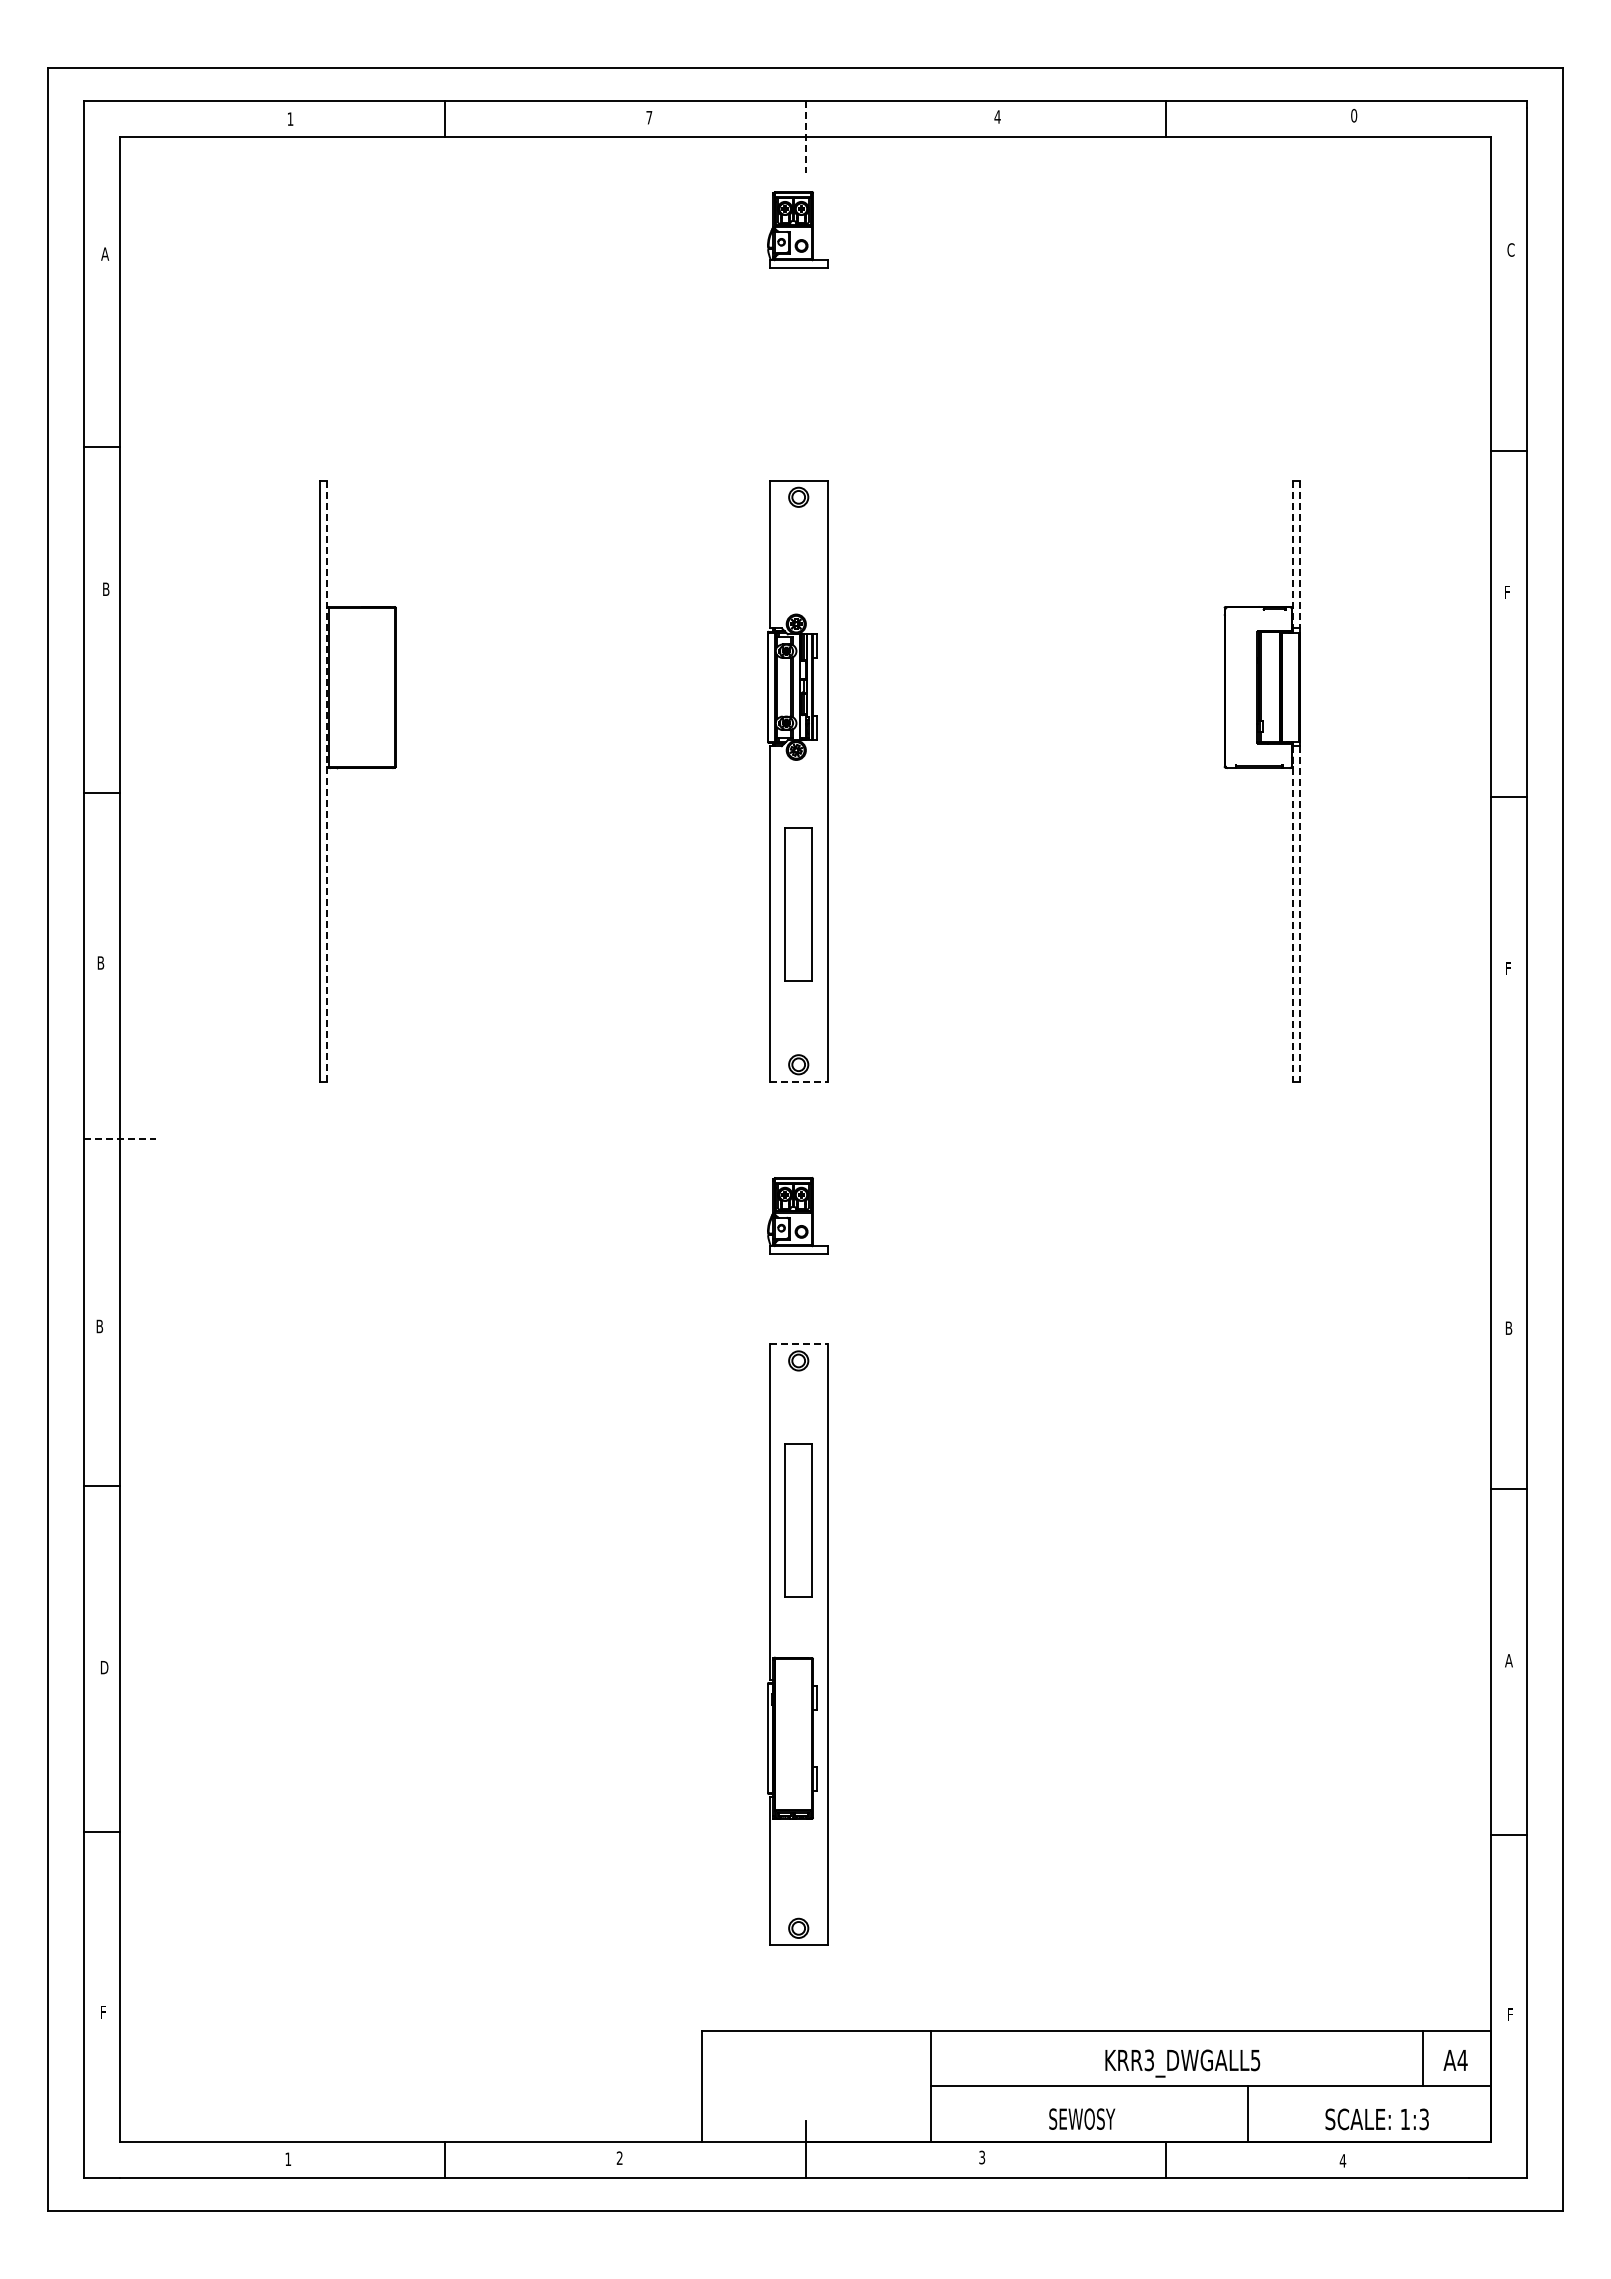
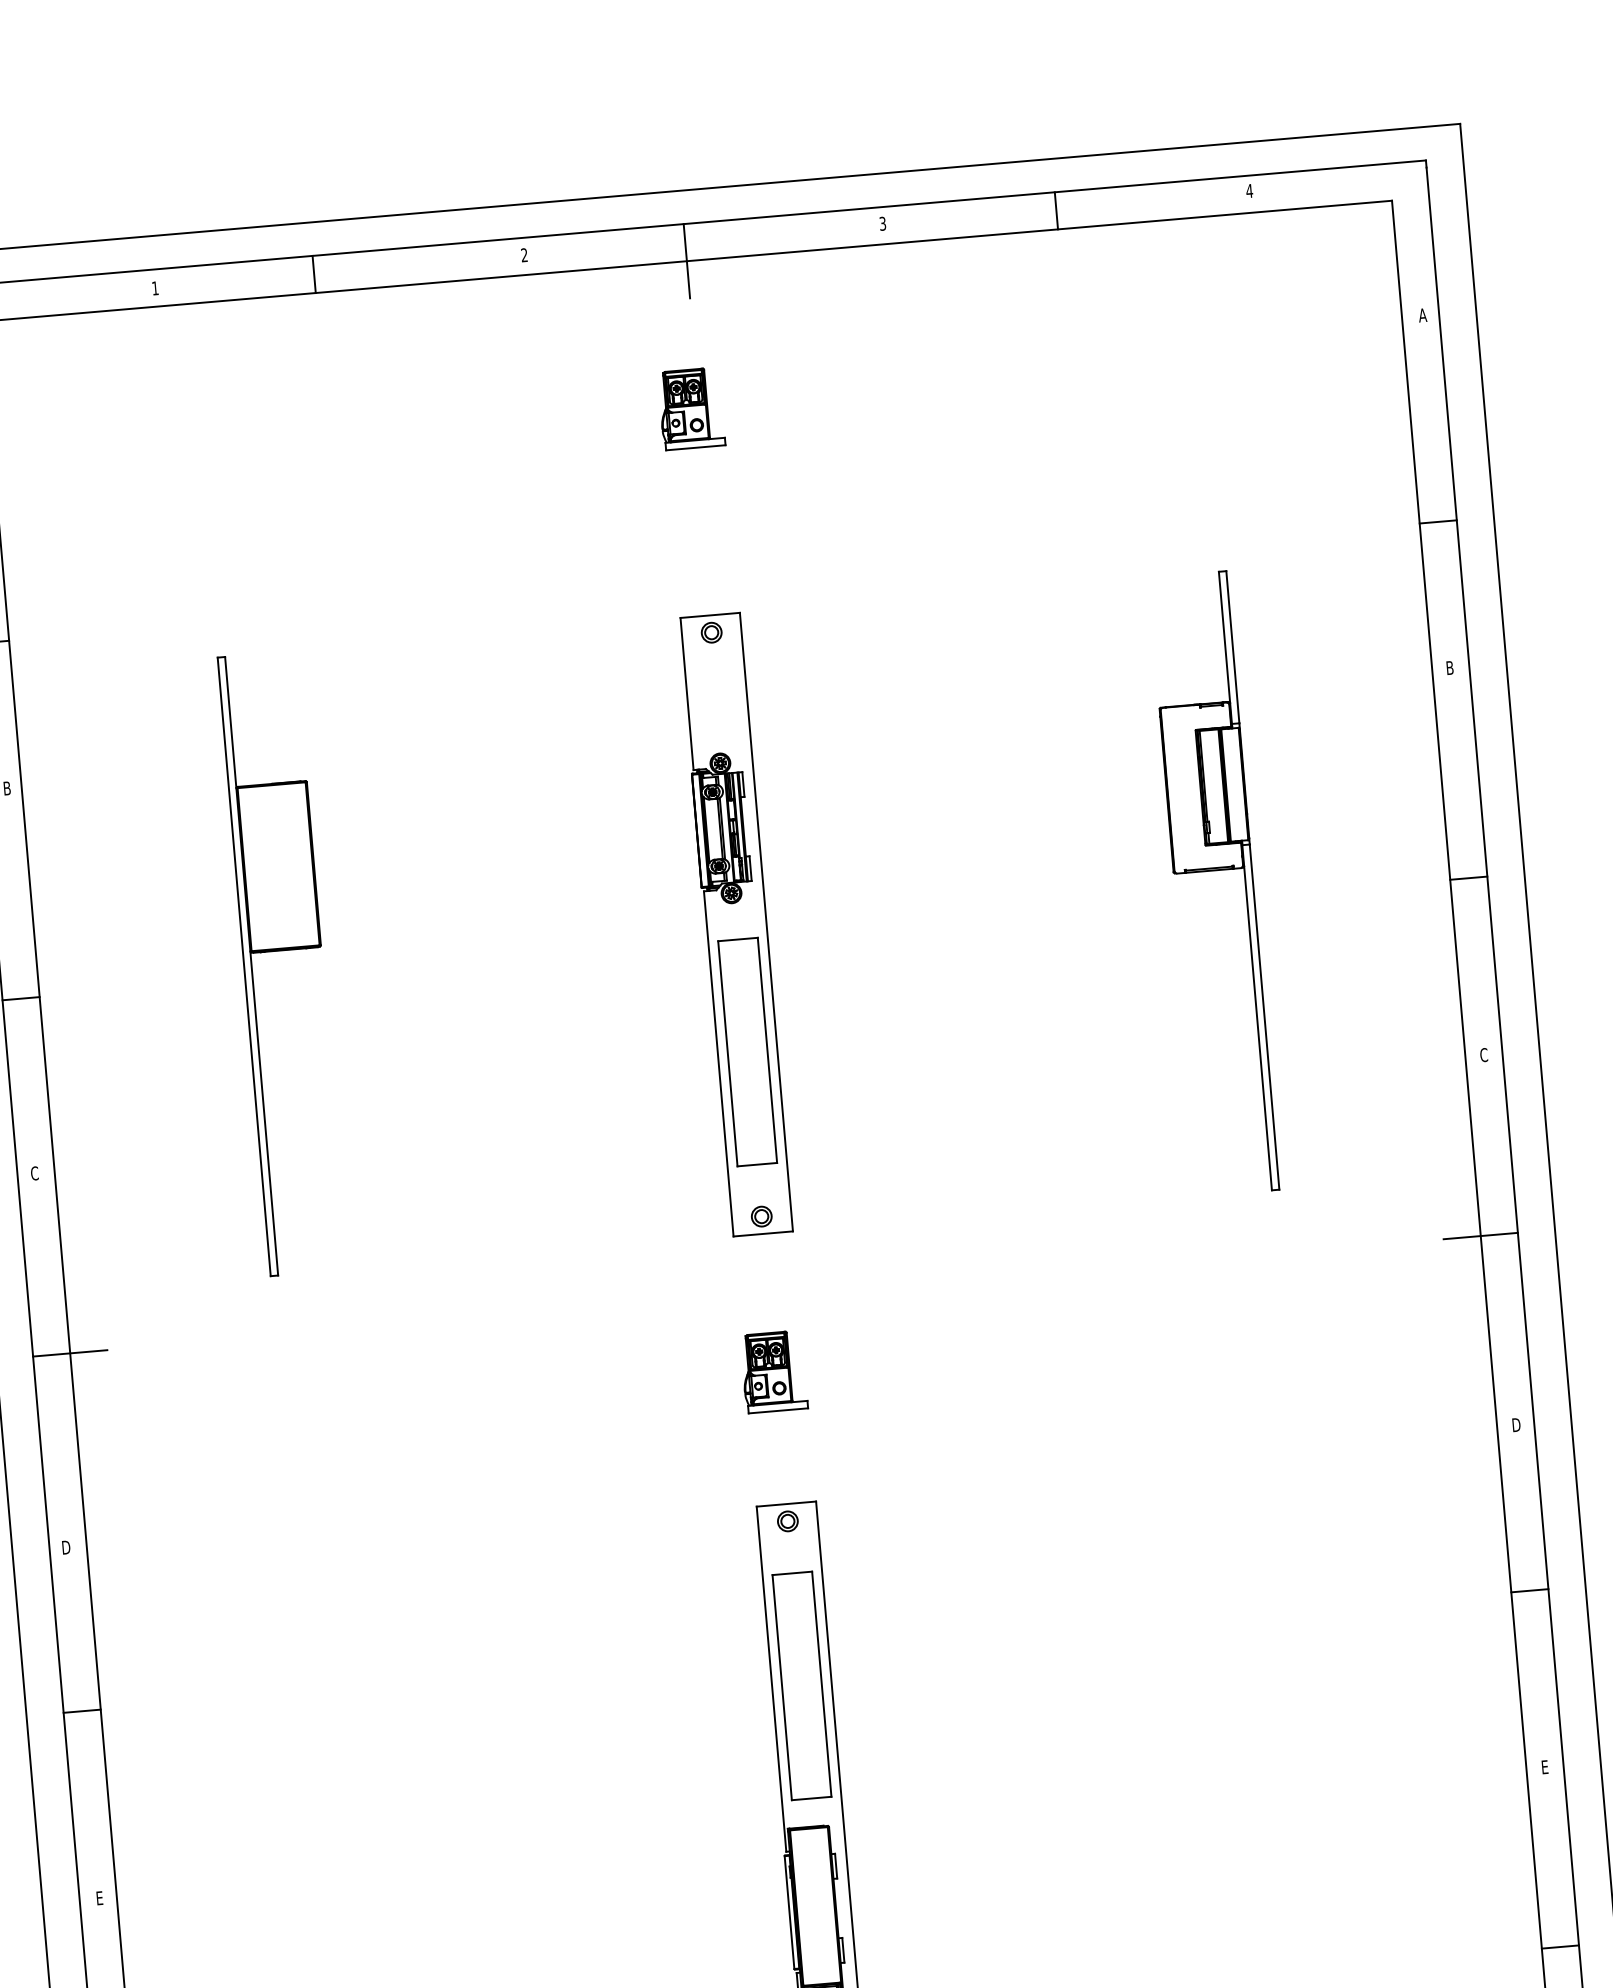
text: (1353, 115) -> (1248, 190), 0 -> 4
text: (997, 116) -> (882, 223), 4 -> 3
text: (649, 117) -> (524, 255), 7 -> 2
line: (805, 137) -> (686, 261), dashed -> solid
part: (797, 229) -> (691, 408), moved
text: (1510, 249) -> (1422, 314), C -> A
line: (1293, 554) -> (1225, 647), dashed -> solid
line: (1300, 554) -> (1233, 647), dashed -> solid
text: (1508, 592) -> (1450, 668), F -> B
line: (327, 781) -> (251, 966), dashed -> solid
part: (798, 904) -> (747, 1051), size x1.43
line: (1293, 913) -> (1257, 1017), dashed -> solid
line: (1300, 913) -> (1264, 1016), dashed -> solid
text: (100, 962) -> (34, 1172), B -> C
text: (1508, 968) -> (1483, 1054), F -> C
line: (798, 1081) -> (763, 1233), dashed -> solid
line: (120, 1139) -> (70, 1353), dashed -> solid
line: (1490, 1142) -> (1480, 1235), added
text: (101, 1326) -> (67, 1547), B -> D
text: (1510, 1328) -> (1517, 1425), B -> D
line: (798, 1344) -> (786, 1504), dashed -> solid
part: (798, 1520) -> (801, 1685), size x1.43
text: (1508, 1660) -> (1544, 1767), A -> E
text: (104, 1667) -> (100, 1898), D -> E

